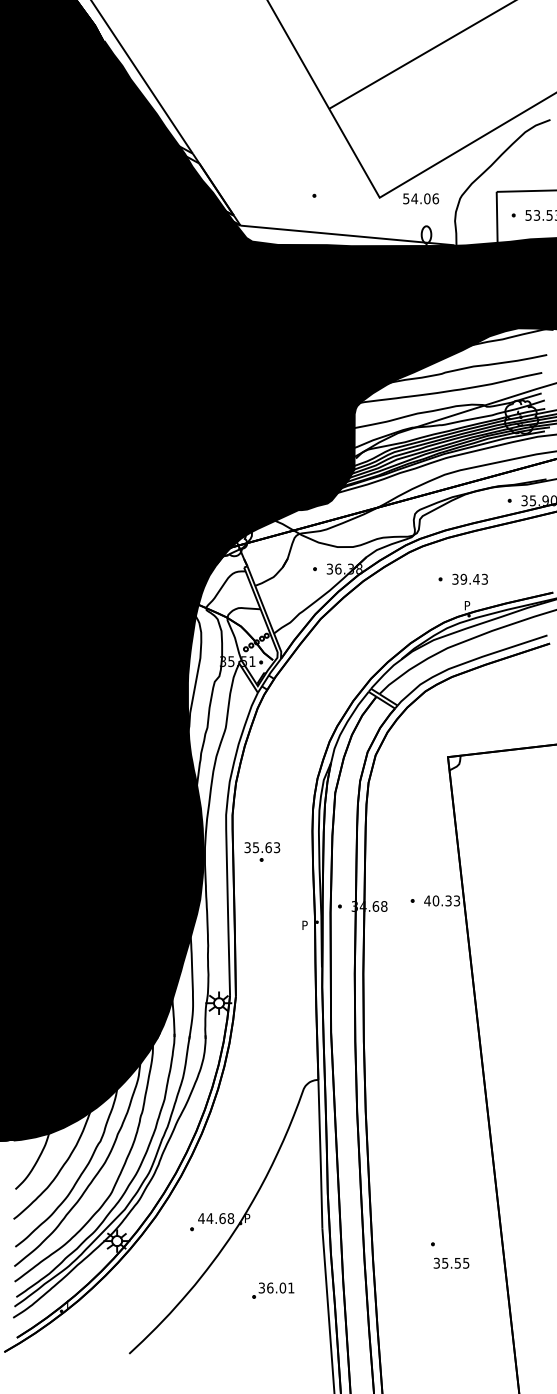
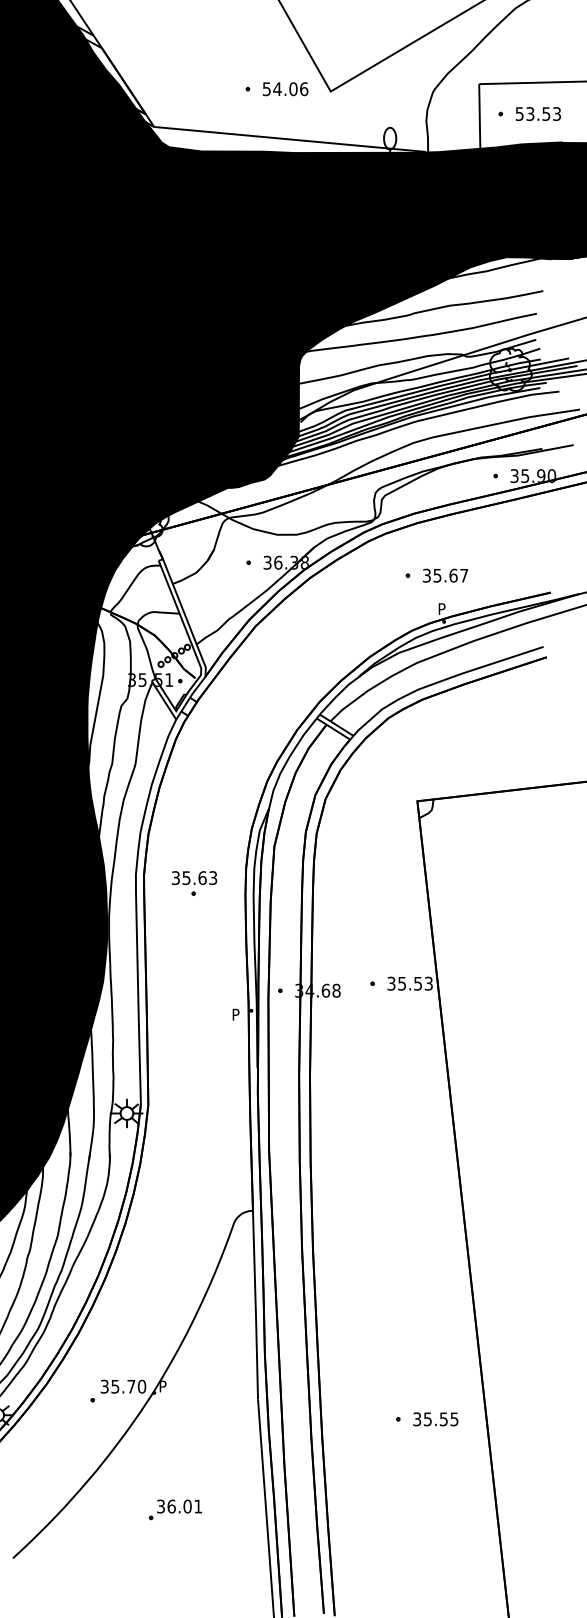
text: (421, 198) -> (286, 88), moved
text: (473, 578) -> (449, 574), 39.43 -> 35.67
part: (262, 851) -> (194, 882), moved
text: (437, 900) -> (404, 983), 40.33 -> 35.53
text: (216, 1218) -> (123, 1386), 44.68 -> 35.70
text: (451, 1262) -> (435, 1418), moved
part: (273, 1290) -> (175, 1509), moved

